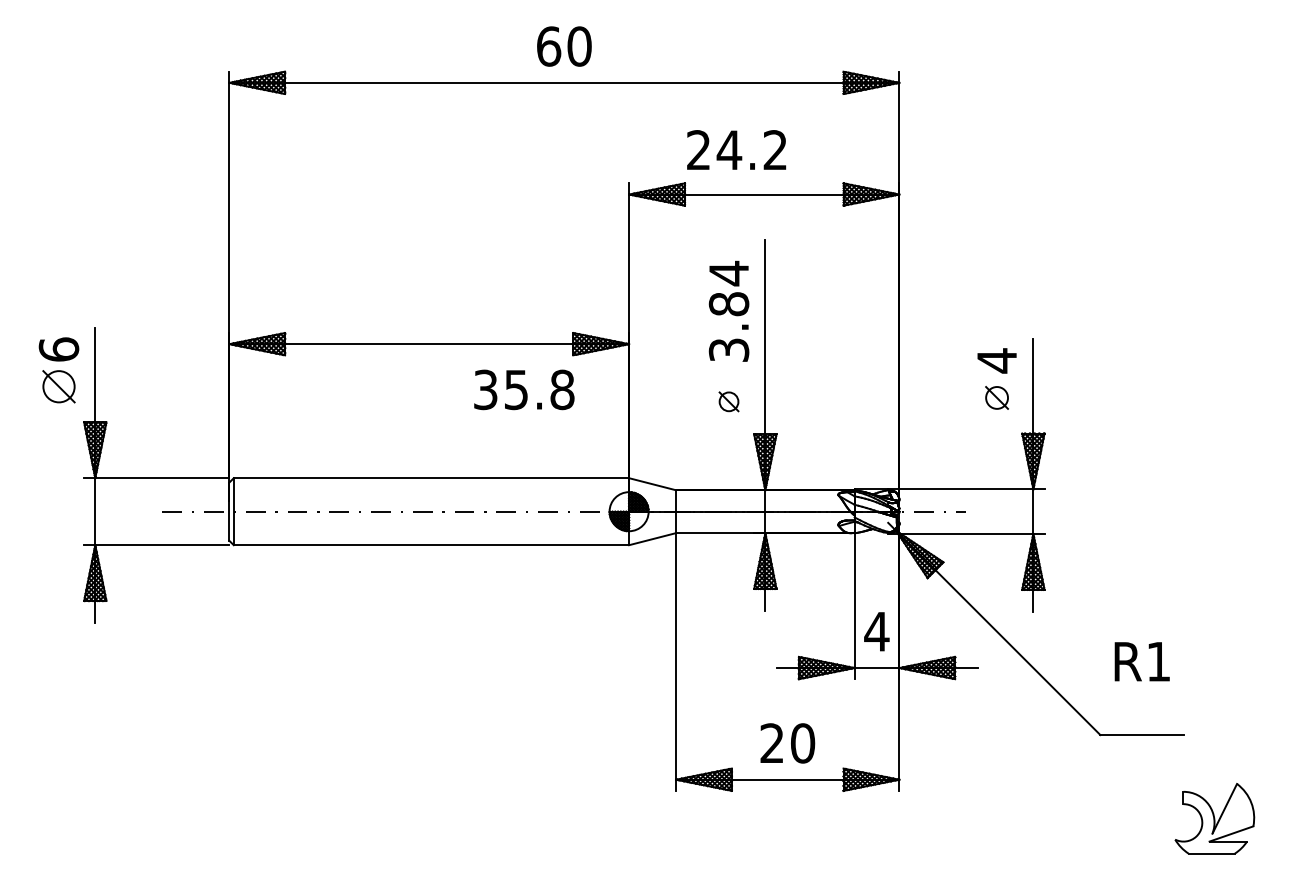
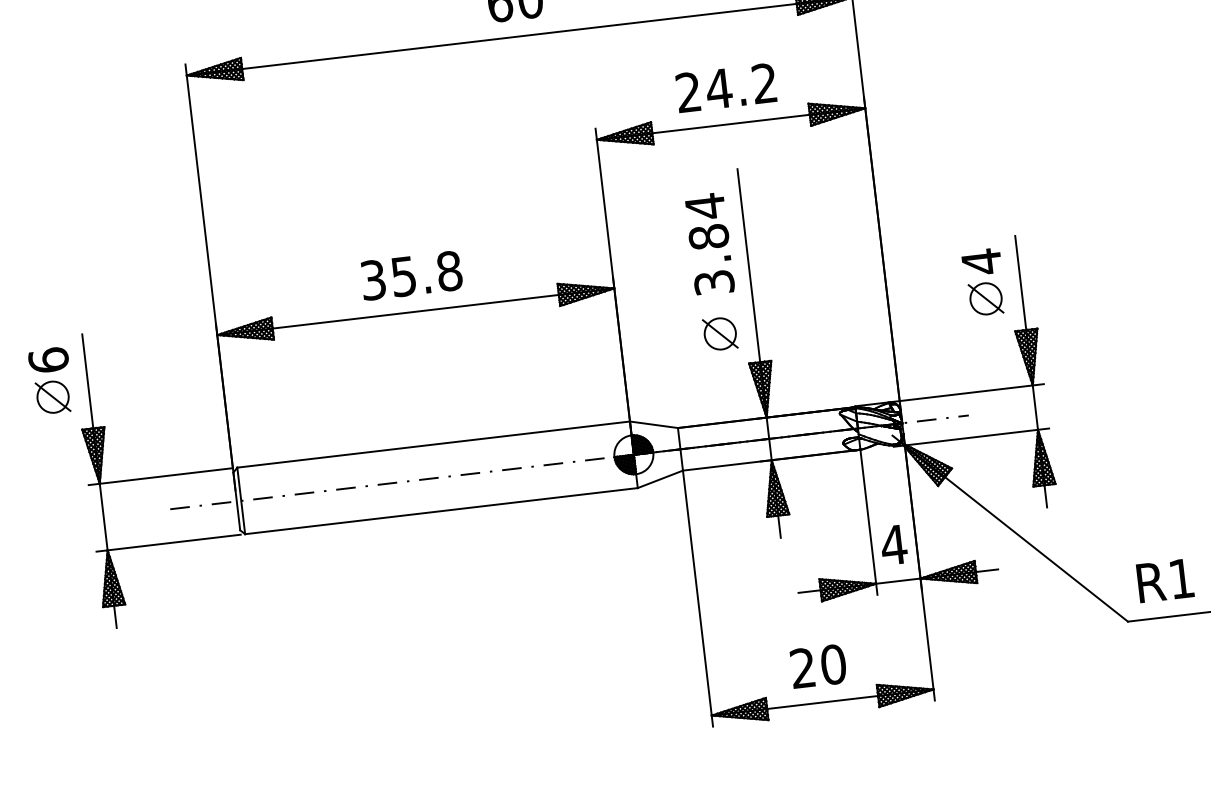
text: (736, 149) -> (726, 87), moved
text: (524, 389) -> (411, 275), moved
part: (996, 397) -> (985, 298), size x1.43
part: (728, 401) -> (719, 333), size x1.67
text: (1141, 661) -> (1164, 580), moved

